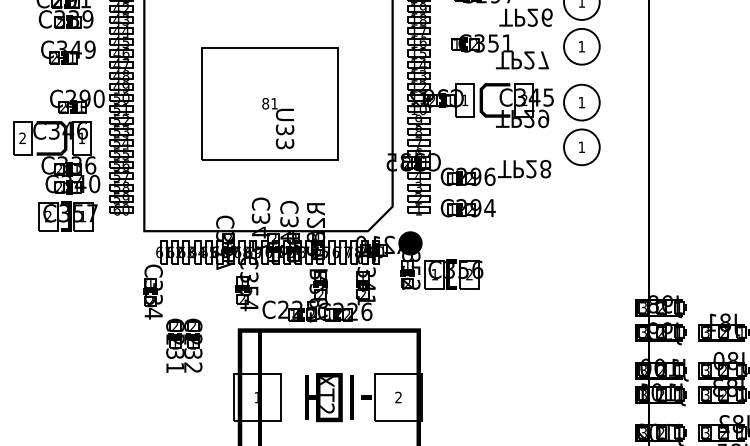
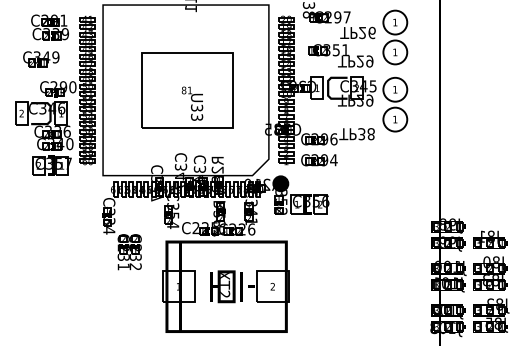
part: (68, 52) -> (41, 59), moved
text: (543, 60) -> (369, 61), TP27 -> TP29
text: (531, 168) -> (361, 133), TP28 -> TP38

